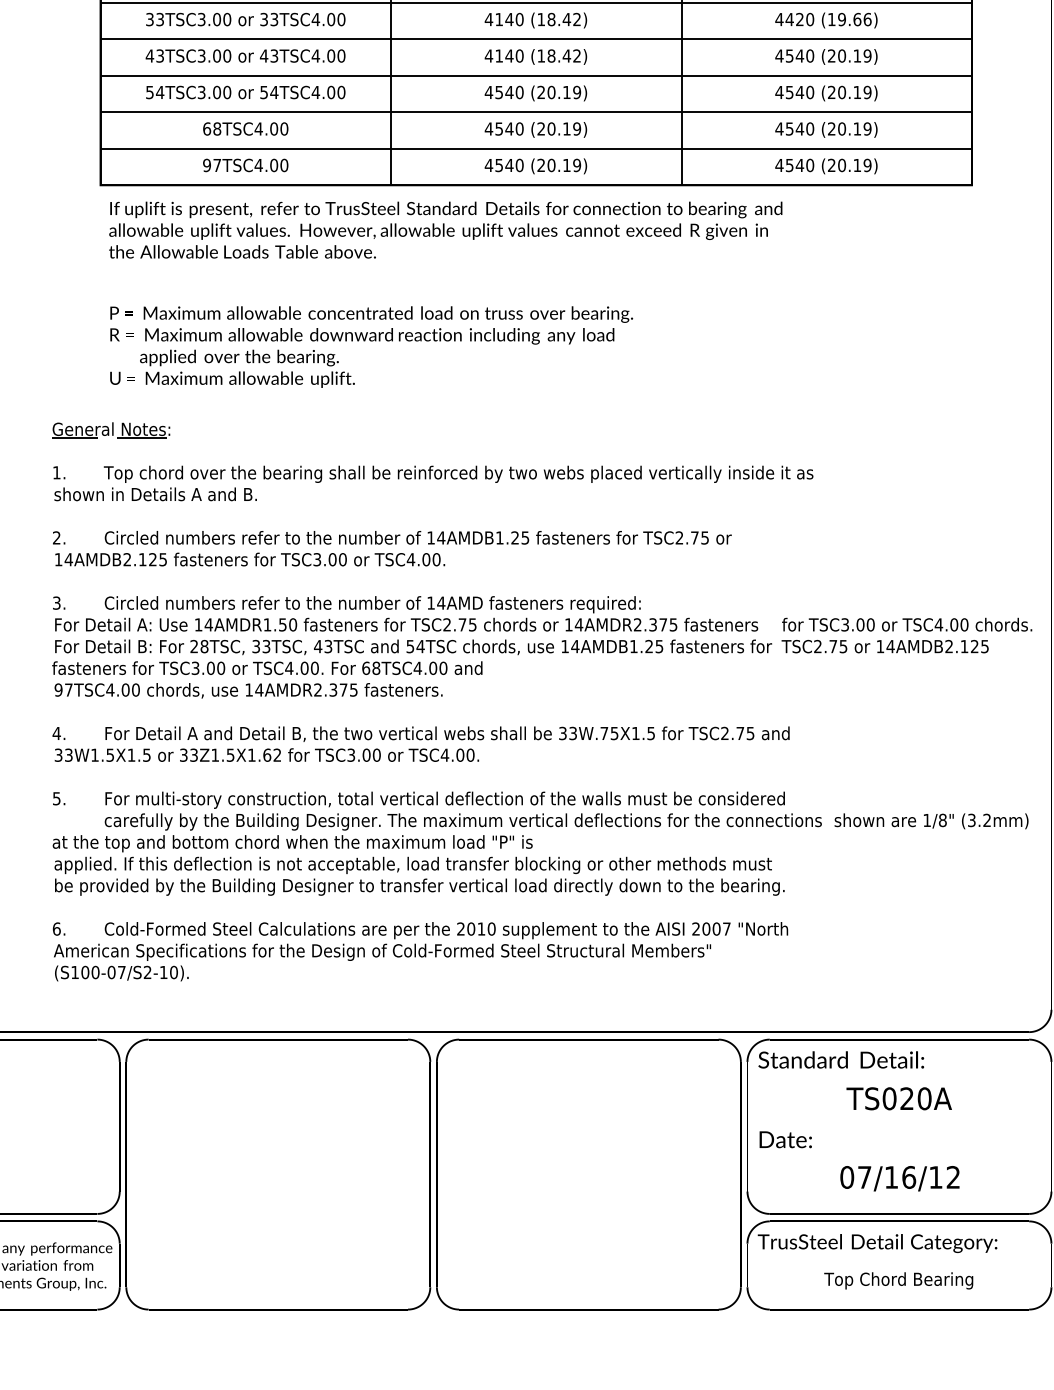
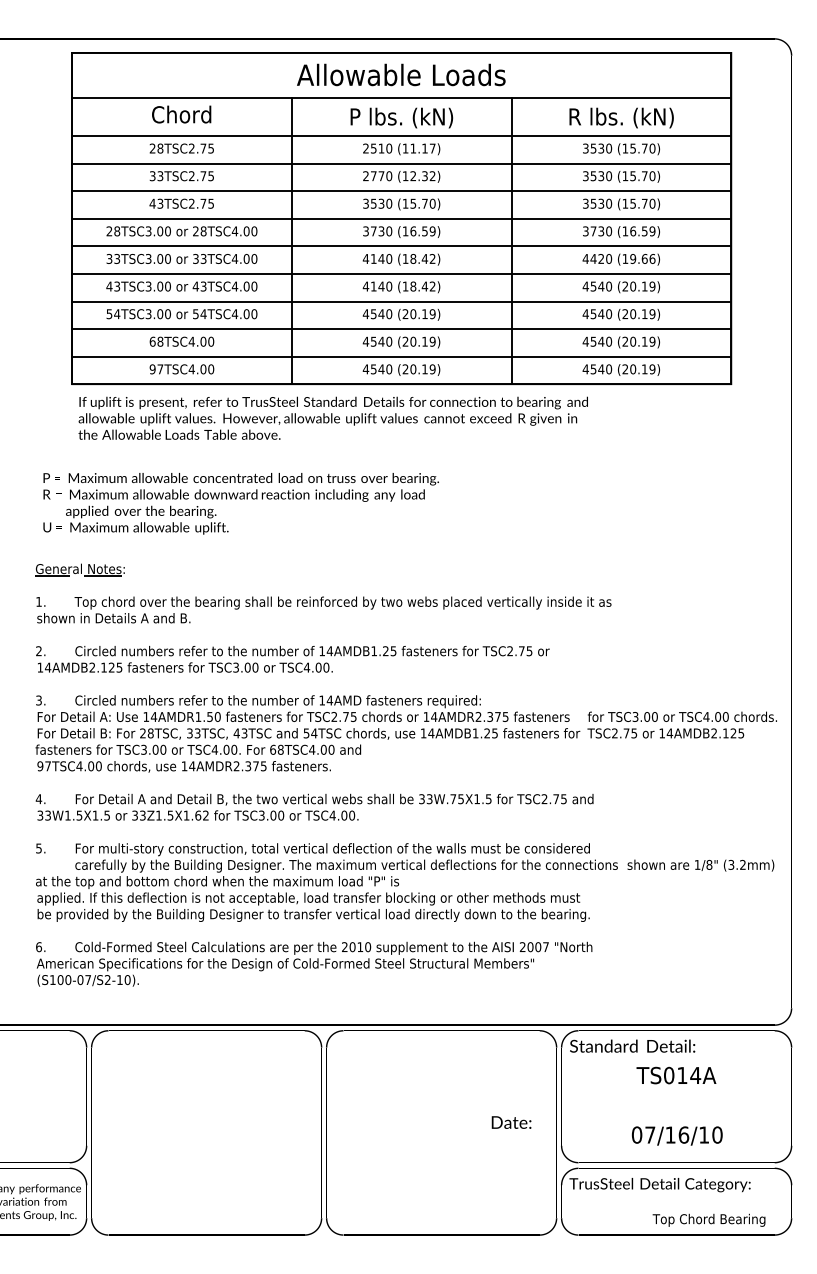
text: (370, 346) -> (240, 503), moved
text: (916, 1098) -> (689, 1075), TS020A -> TS014A
text: (785, 1139) -> (511, 1122), moved
text: (953, 1176) -> (717, 1134), 07/16/12 -> 07/16/10
text: (897, 1279) -> (708, 1219), moved

